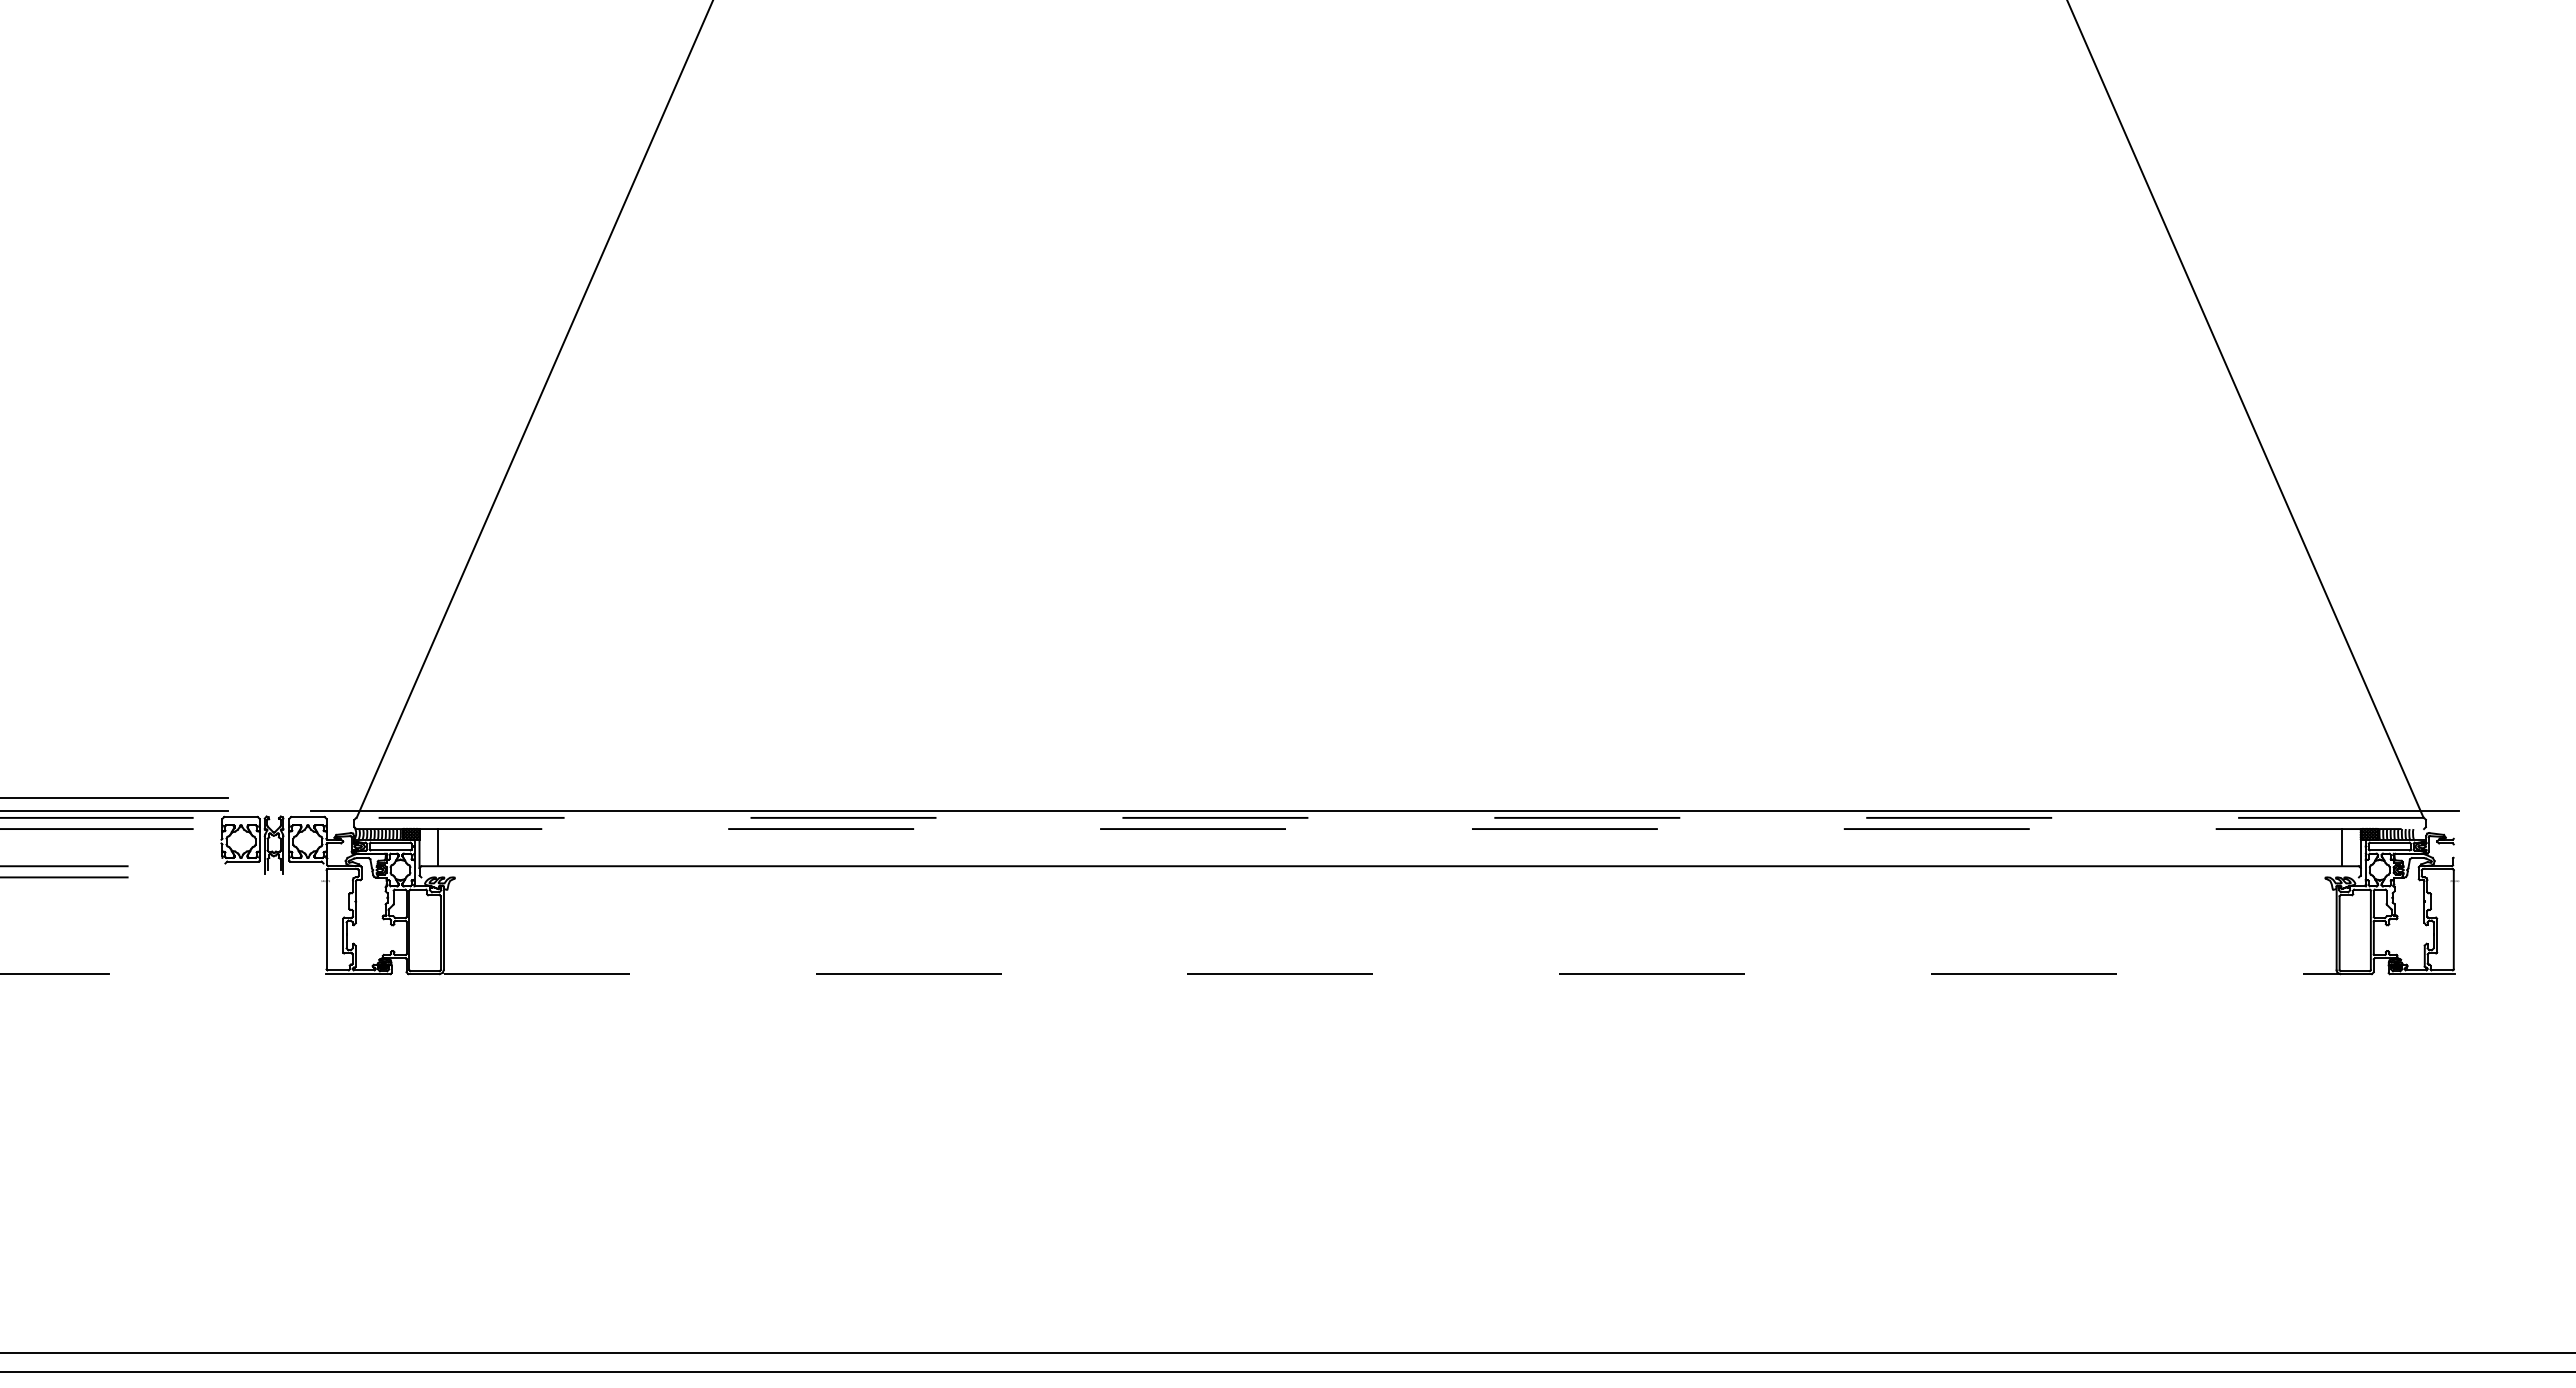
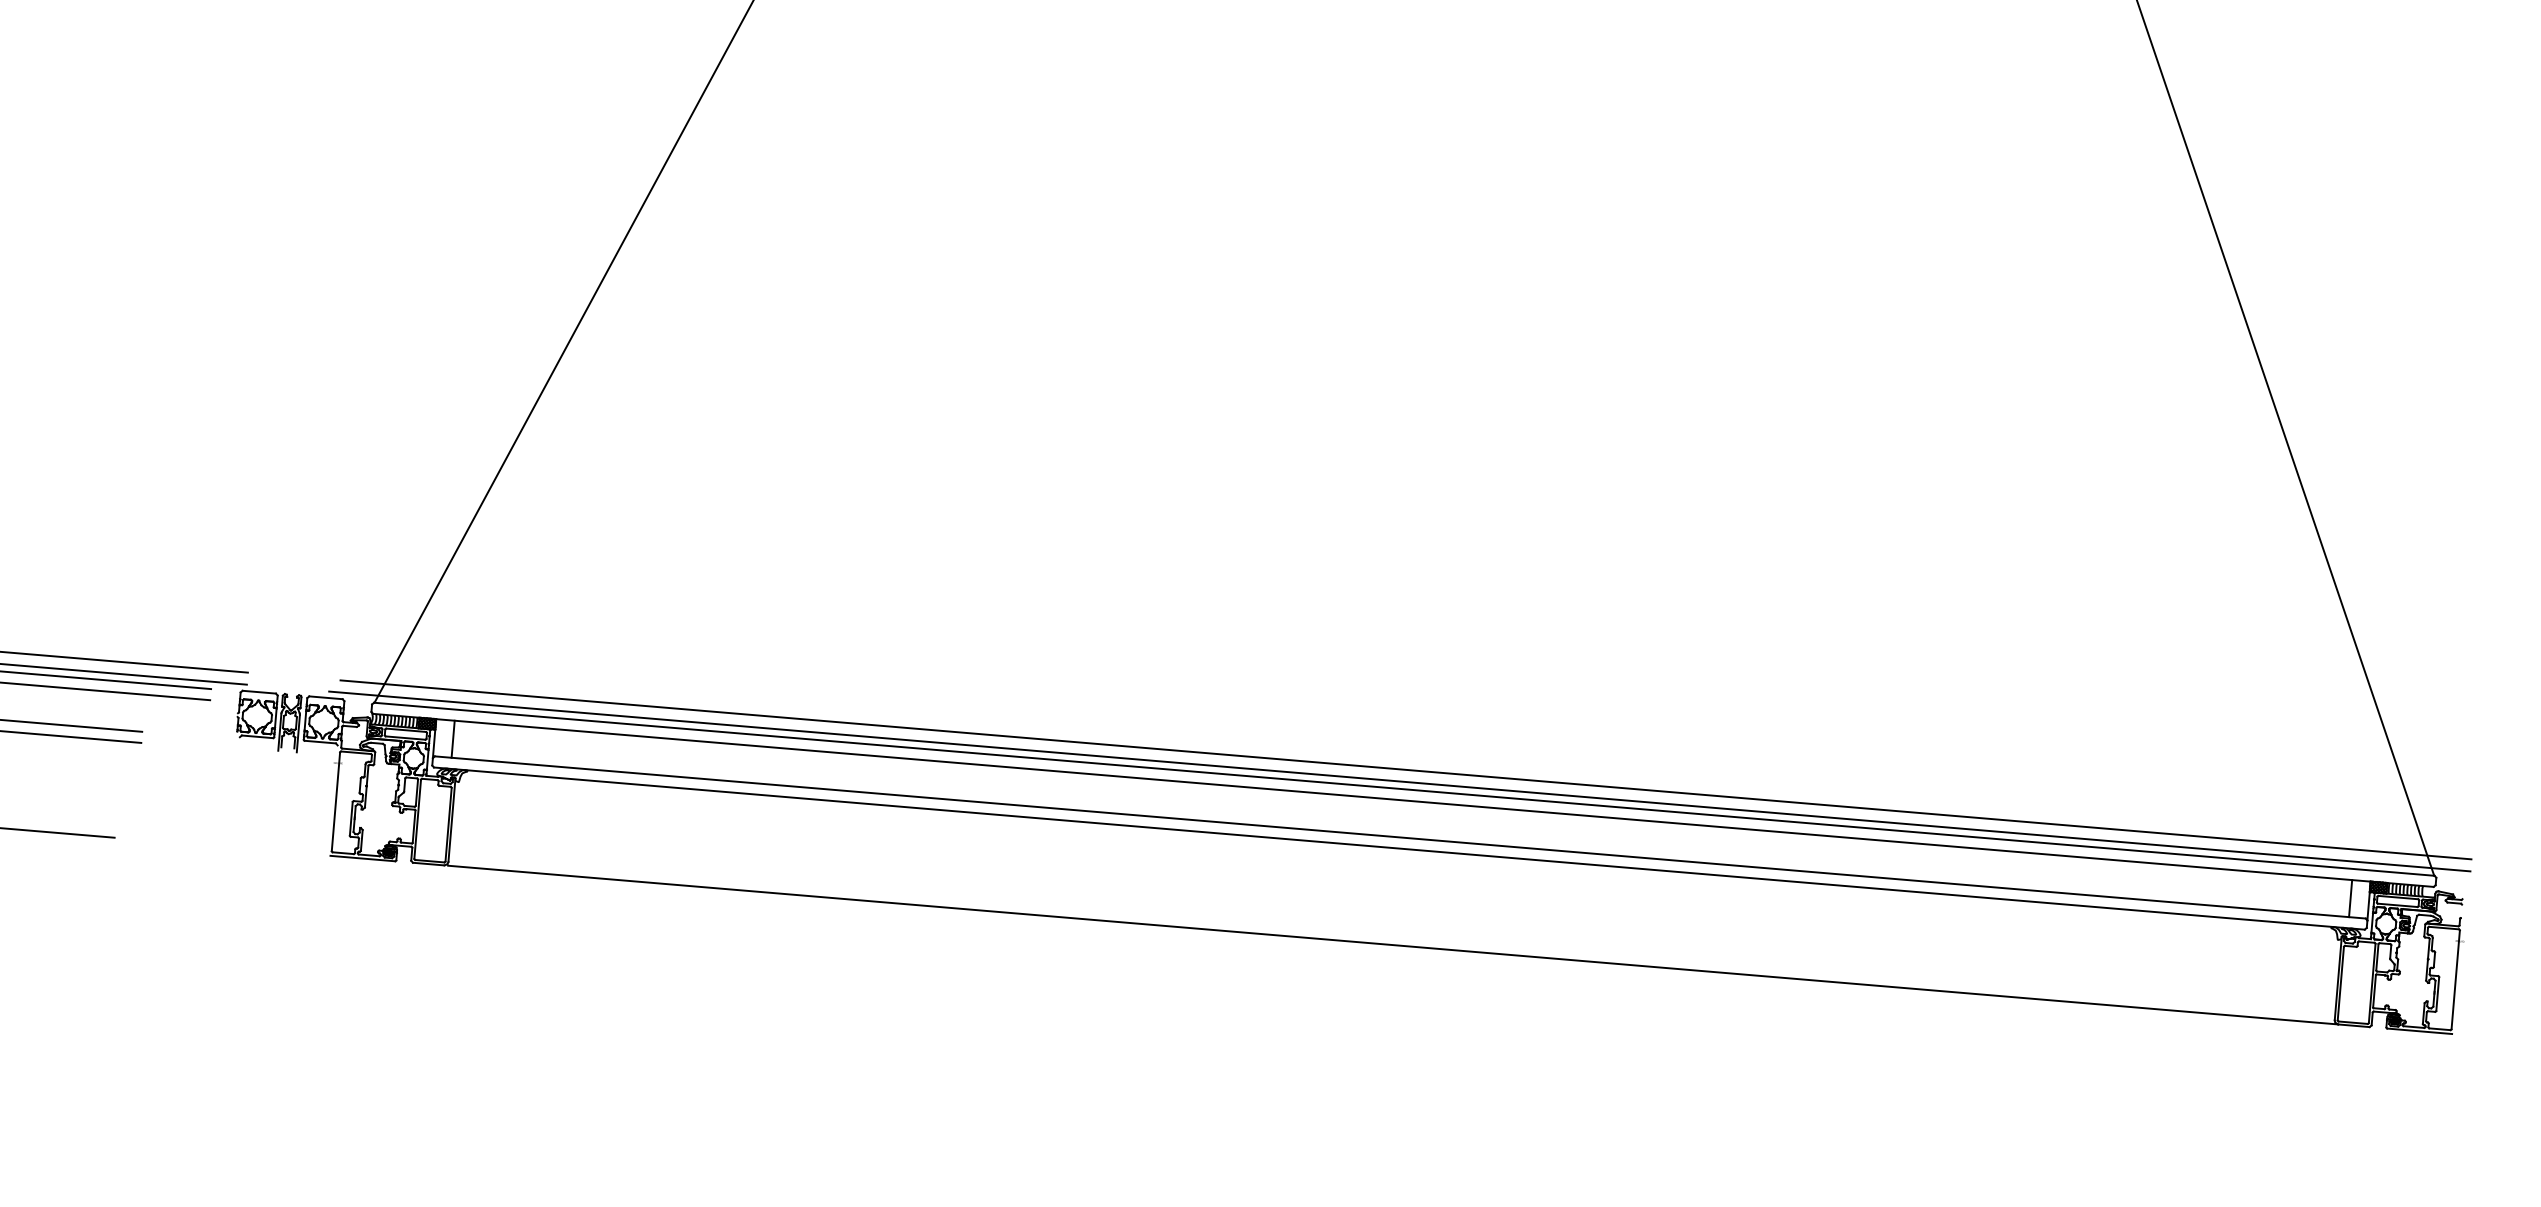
line: (1389, 798) -> (1405, 769), added
line: (1390, 817) -> (1404, 788), dashed -> solid
line: (1390, 829) -> (1403, 800), dashed -> solid
line: (1389, 877) -> (1398, 848), added
line: (1392, 974) -> (1393, 945), dashed -> solid

